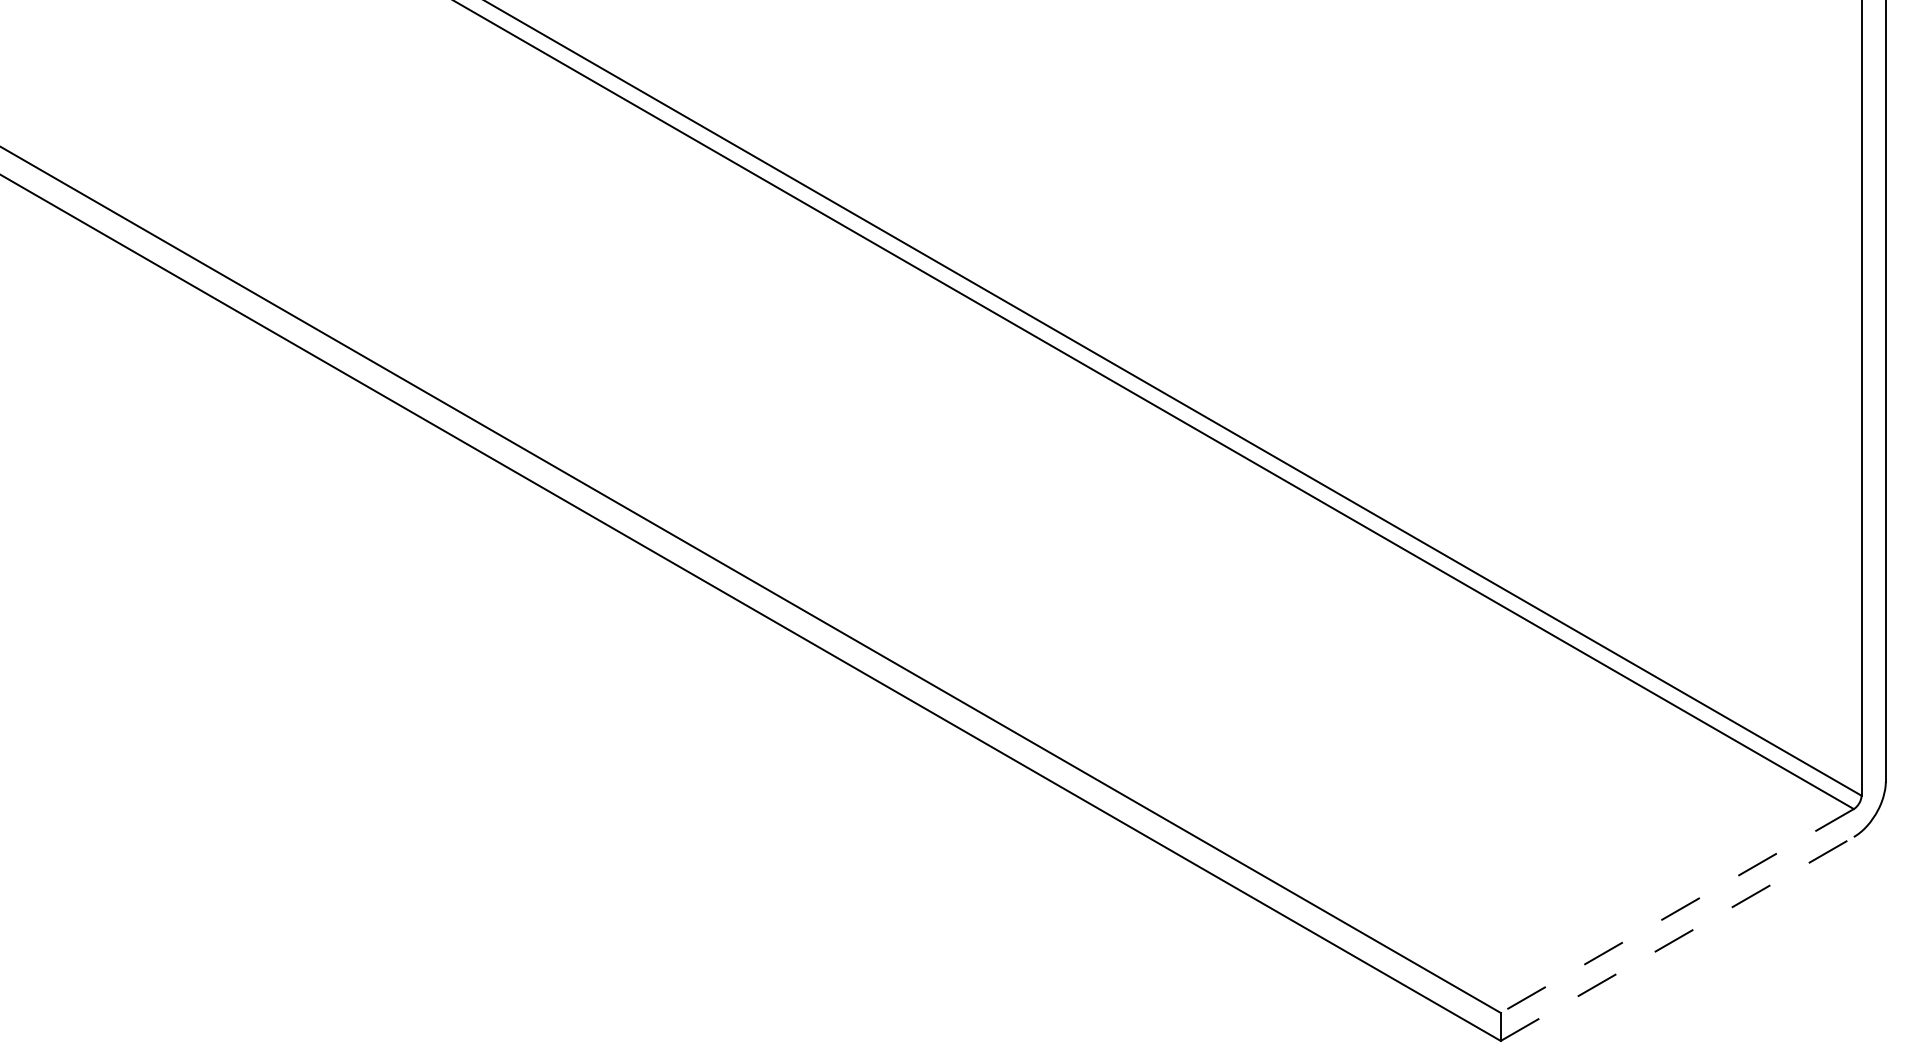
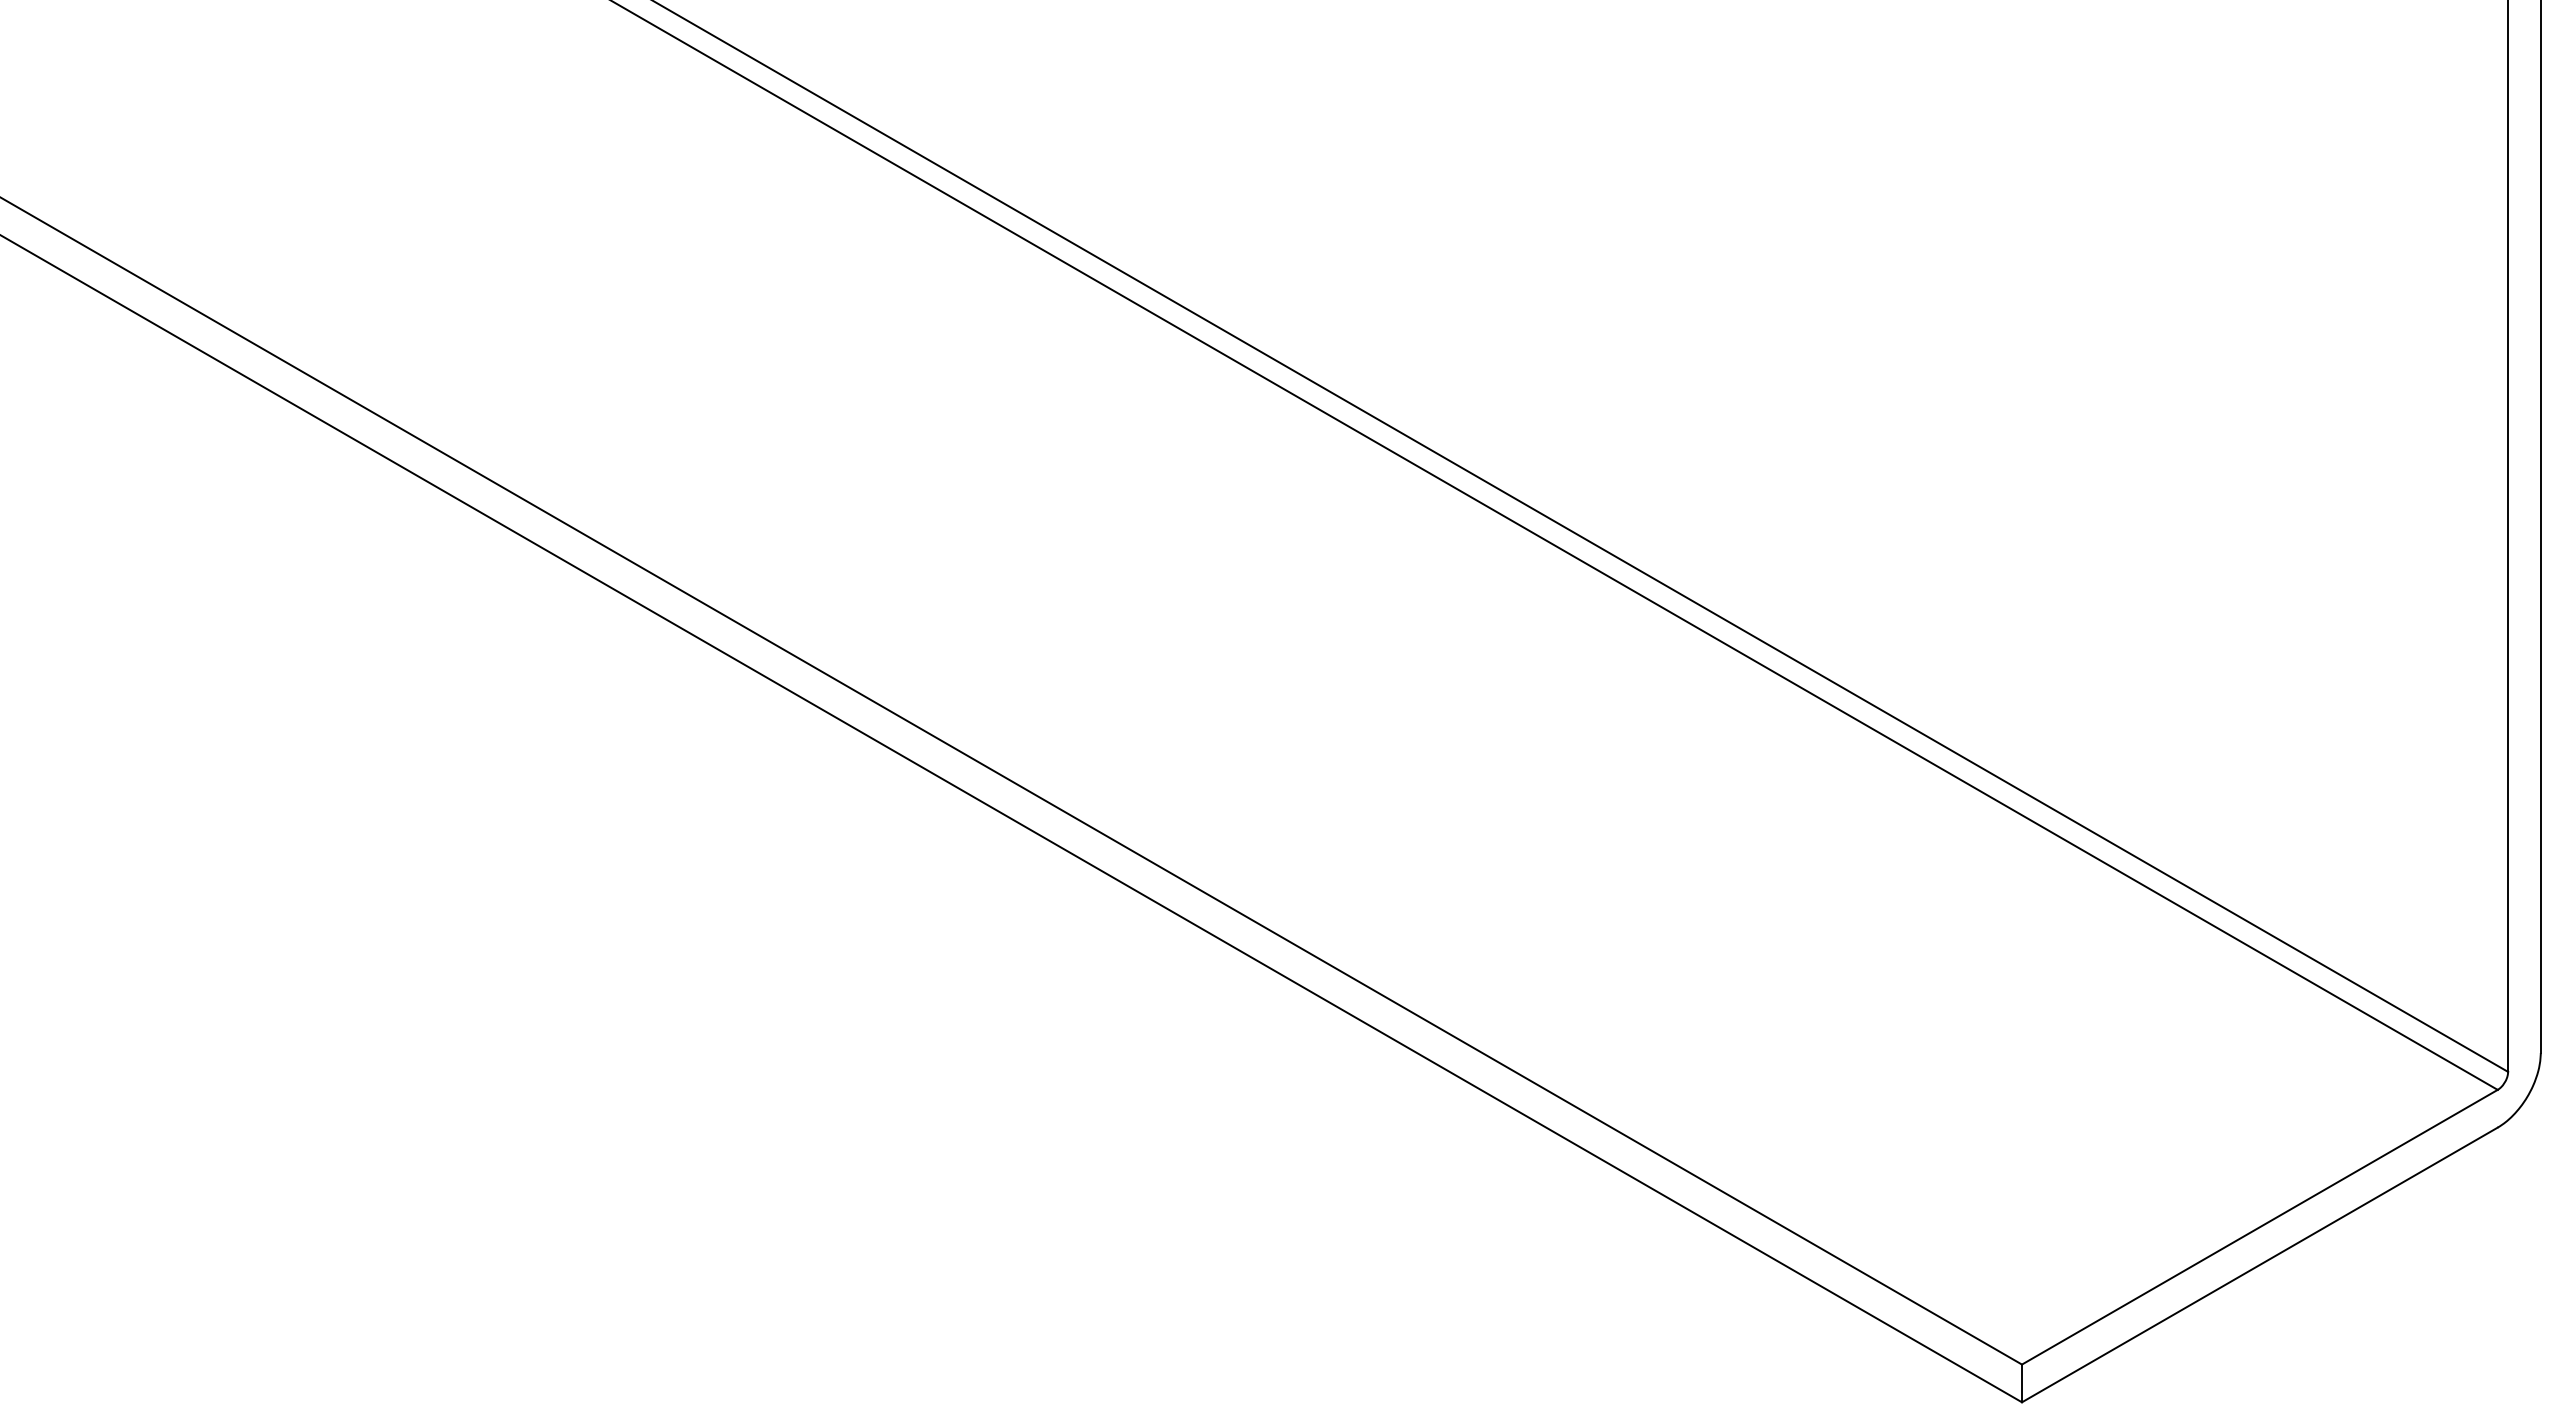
line: (1677, 911) -> (2259, 1227), dashed -> solid
line: (1677, 938) -> (2259, 1264), dashed -> solid

